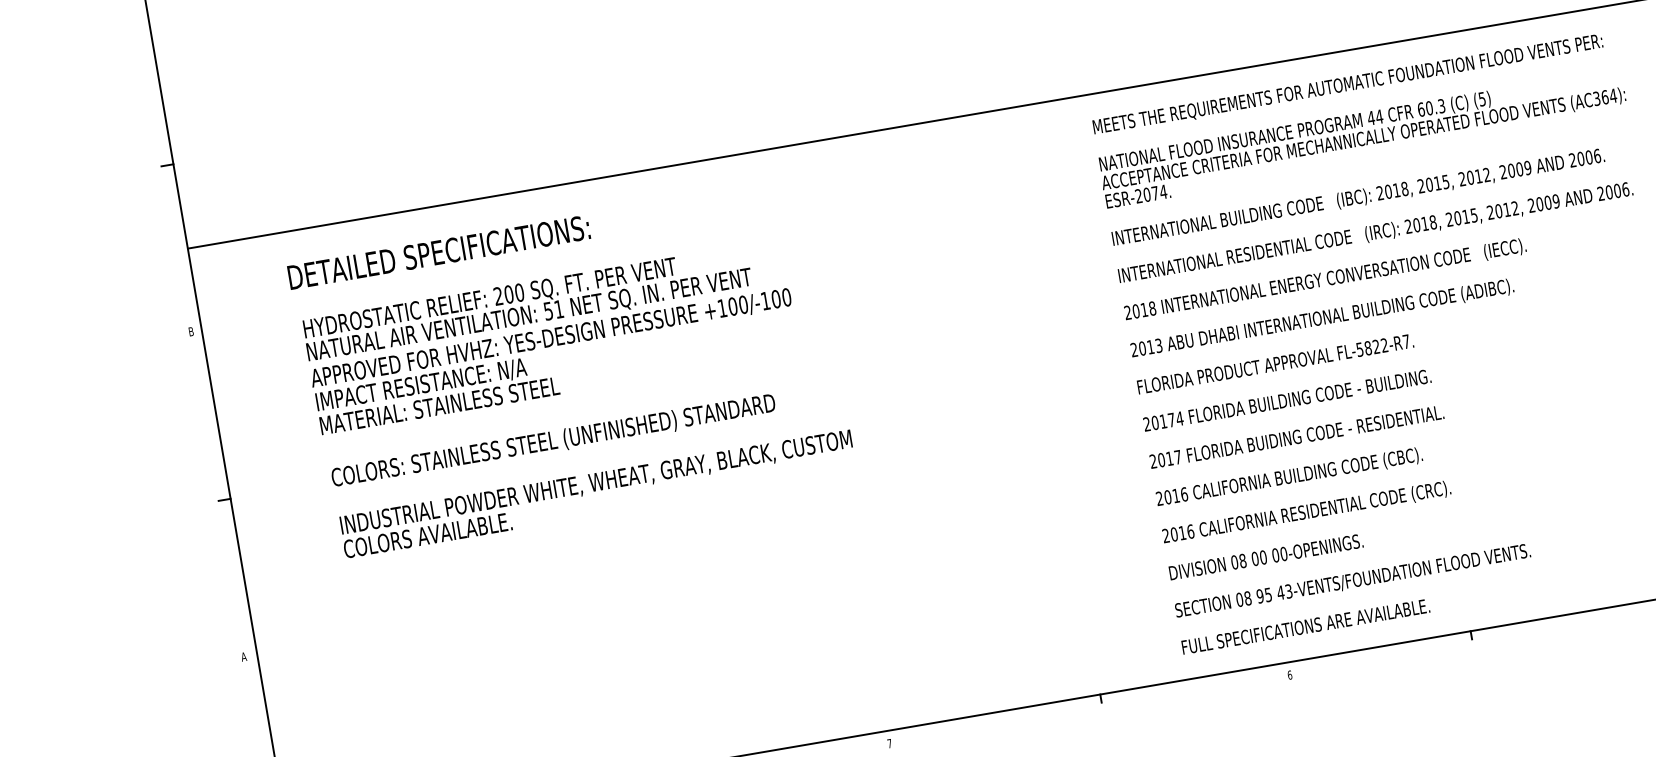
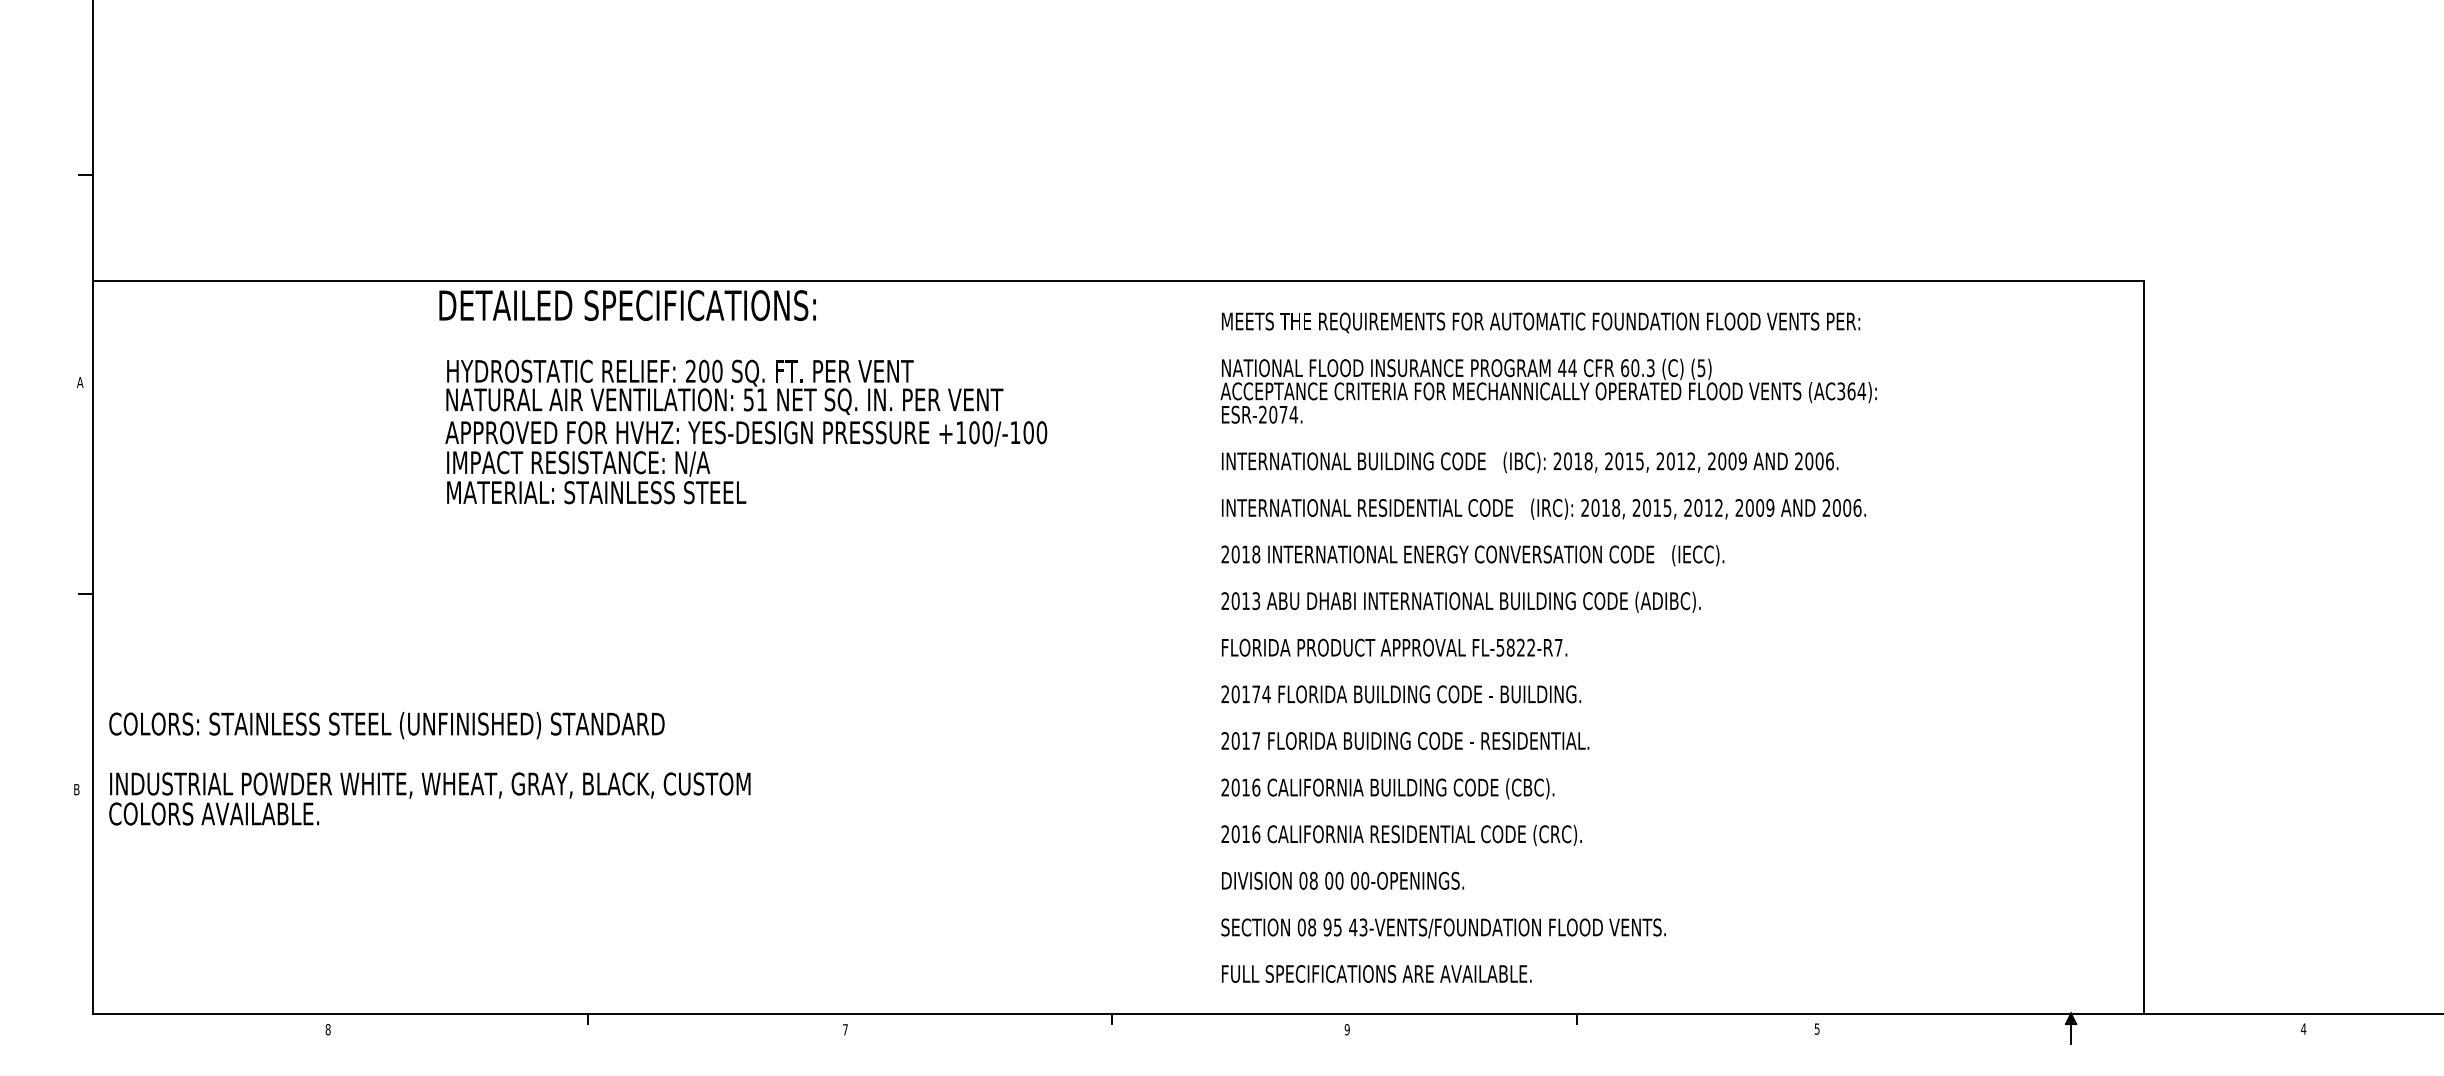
text: (543, 310) -> (743, 397), moved
text: (191, 331) -> (80, 382), B -> A
text: (593, 469) -> (429, 768), moved
text: (243, 656) -> (76, 789), A -> B
text: (1289, 675) -> (1346, 1029), 6 -> 9

